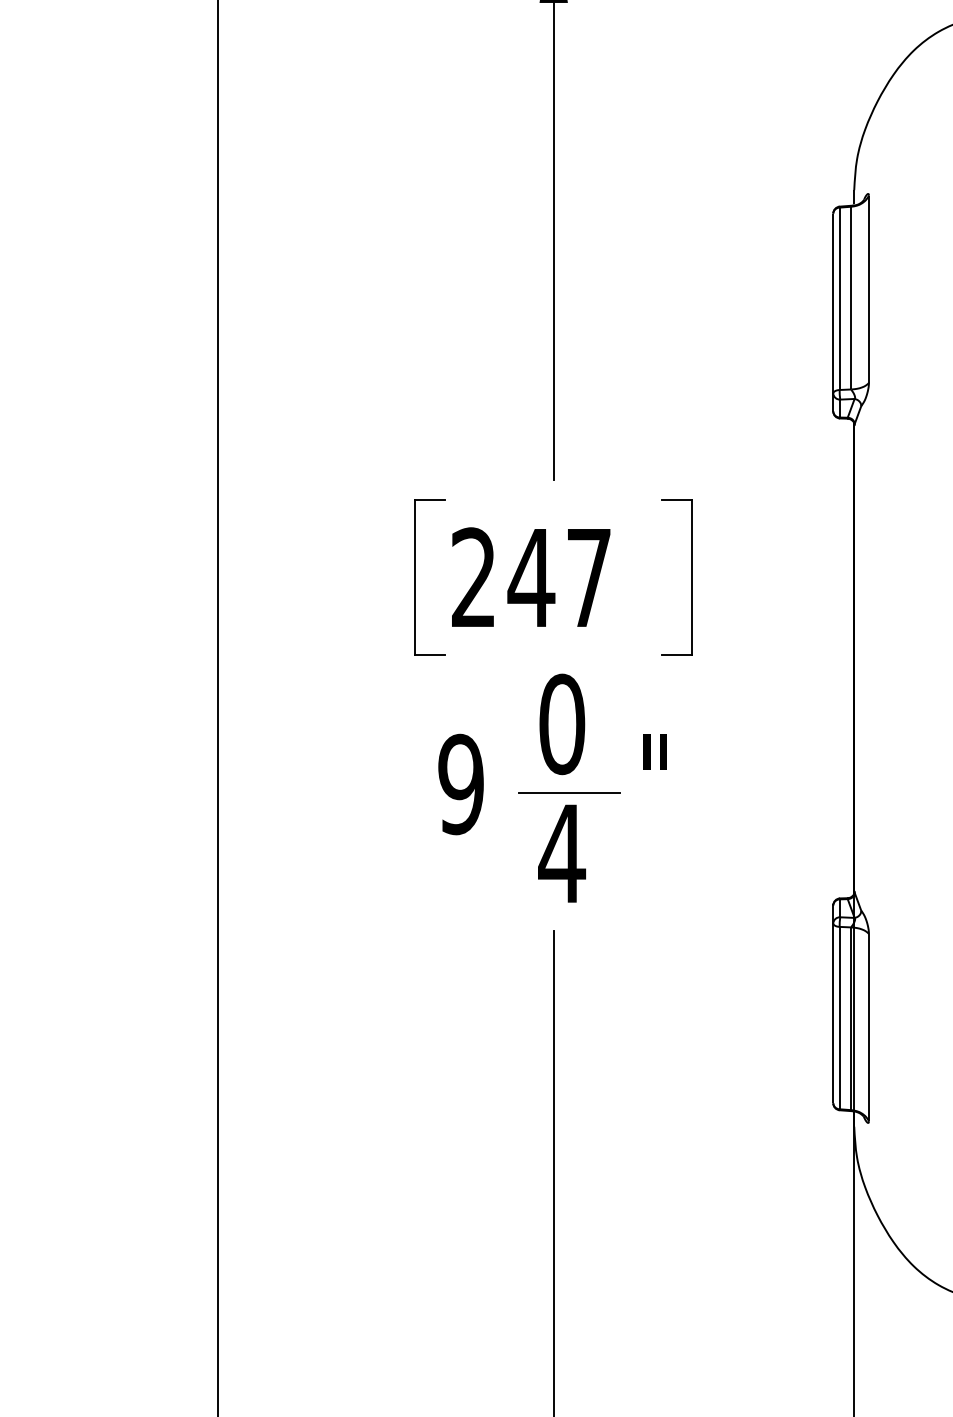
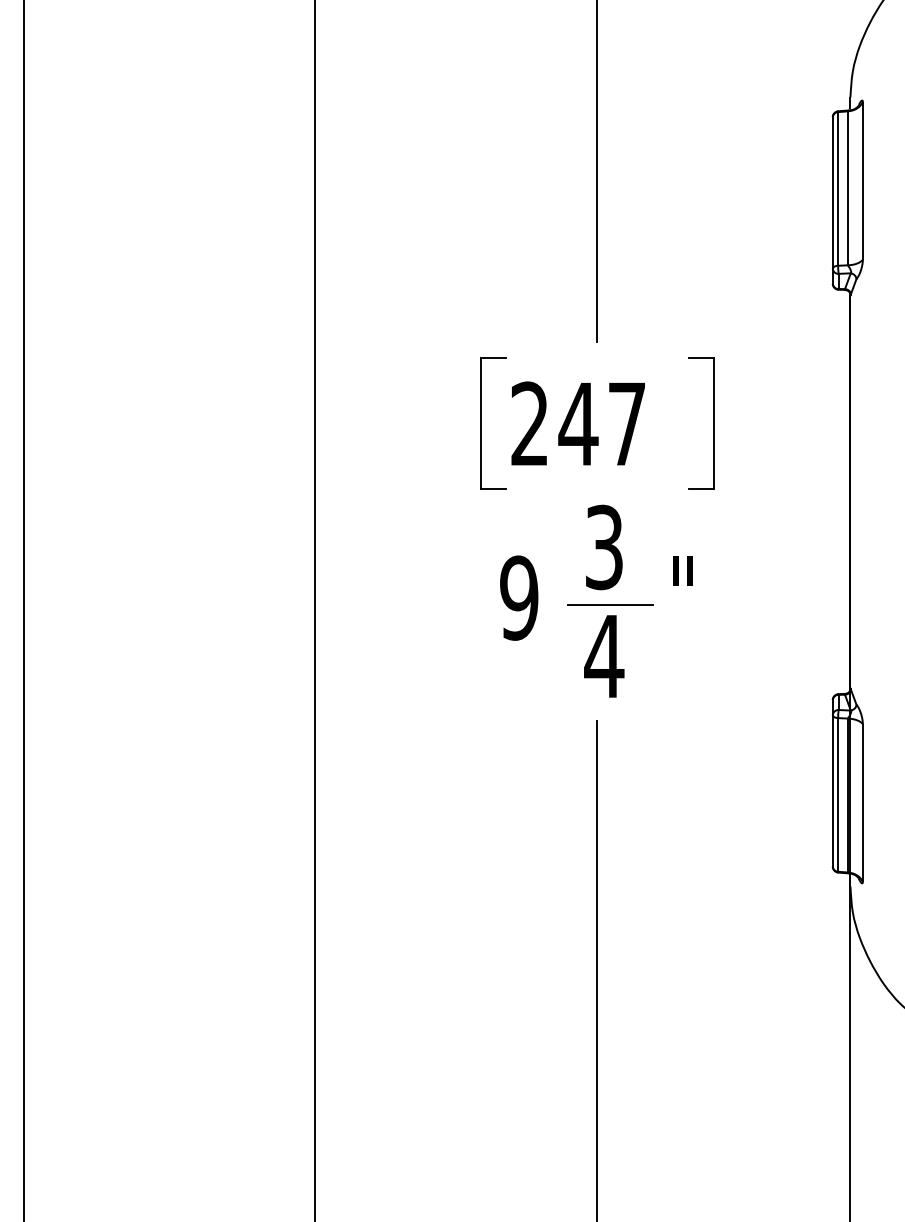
text: (562, 724) -> (604, 547), 0 -> 3

